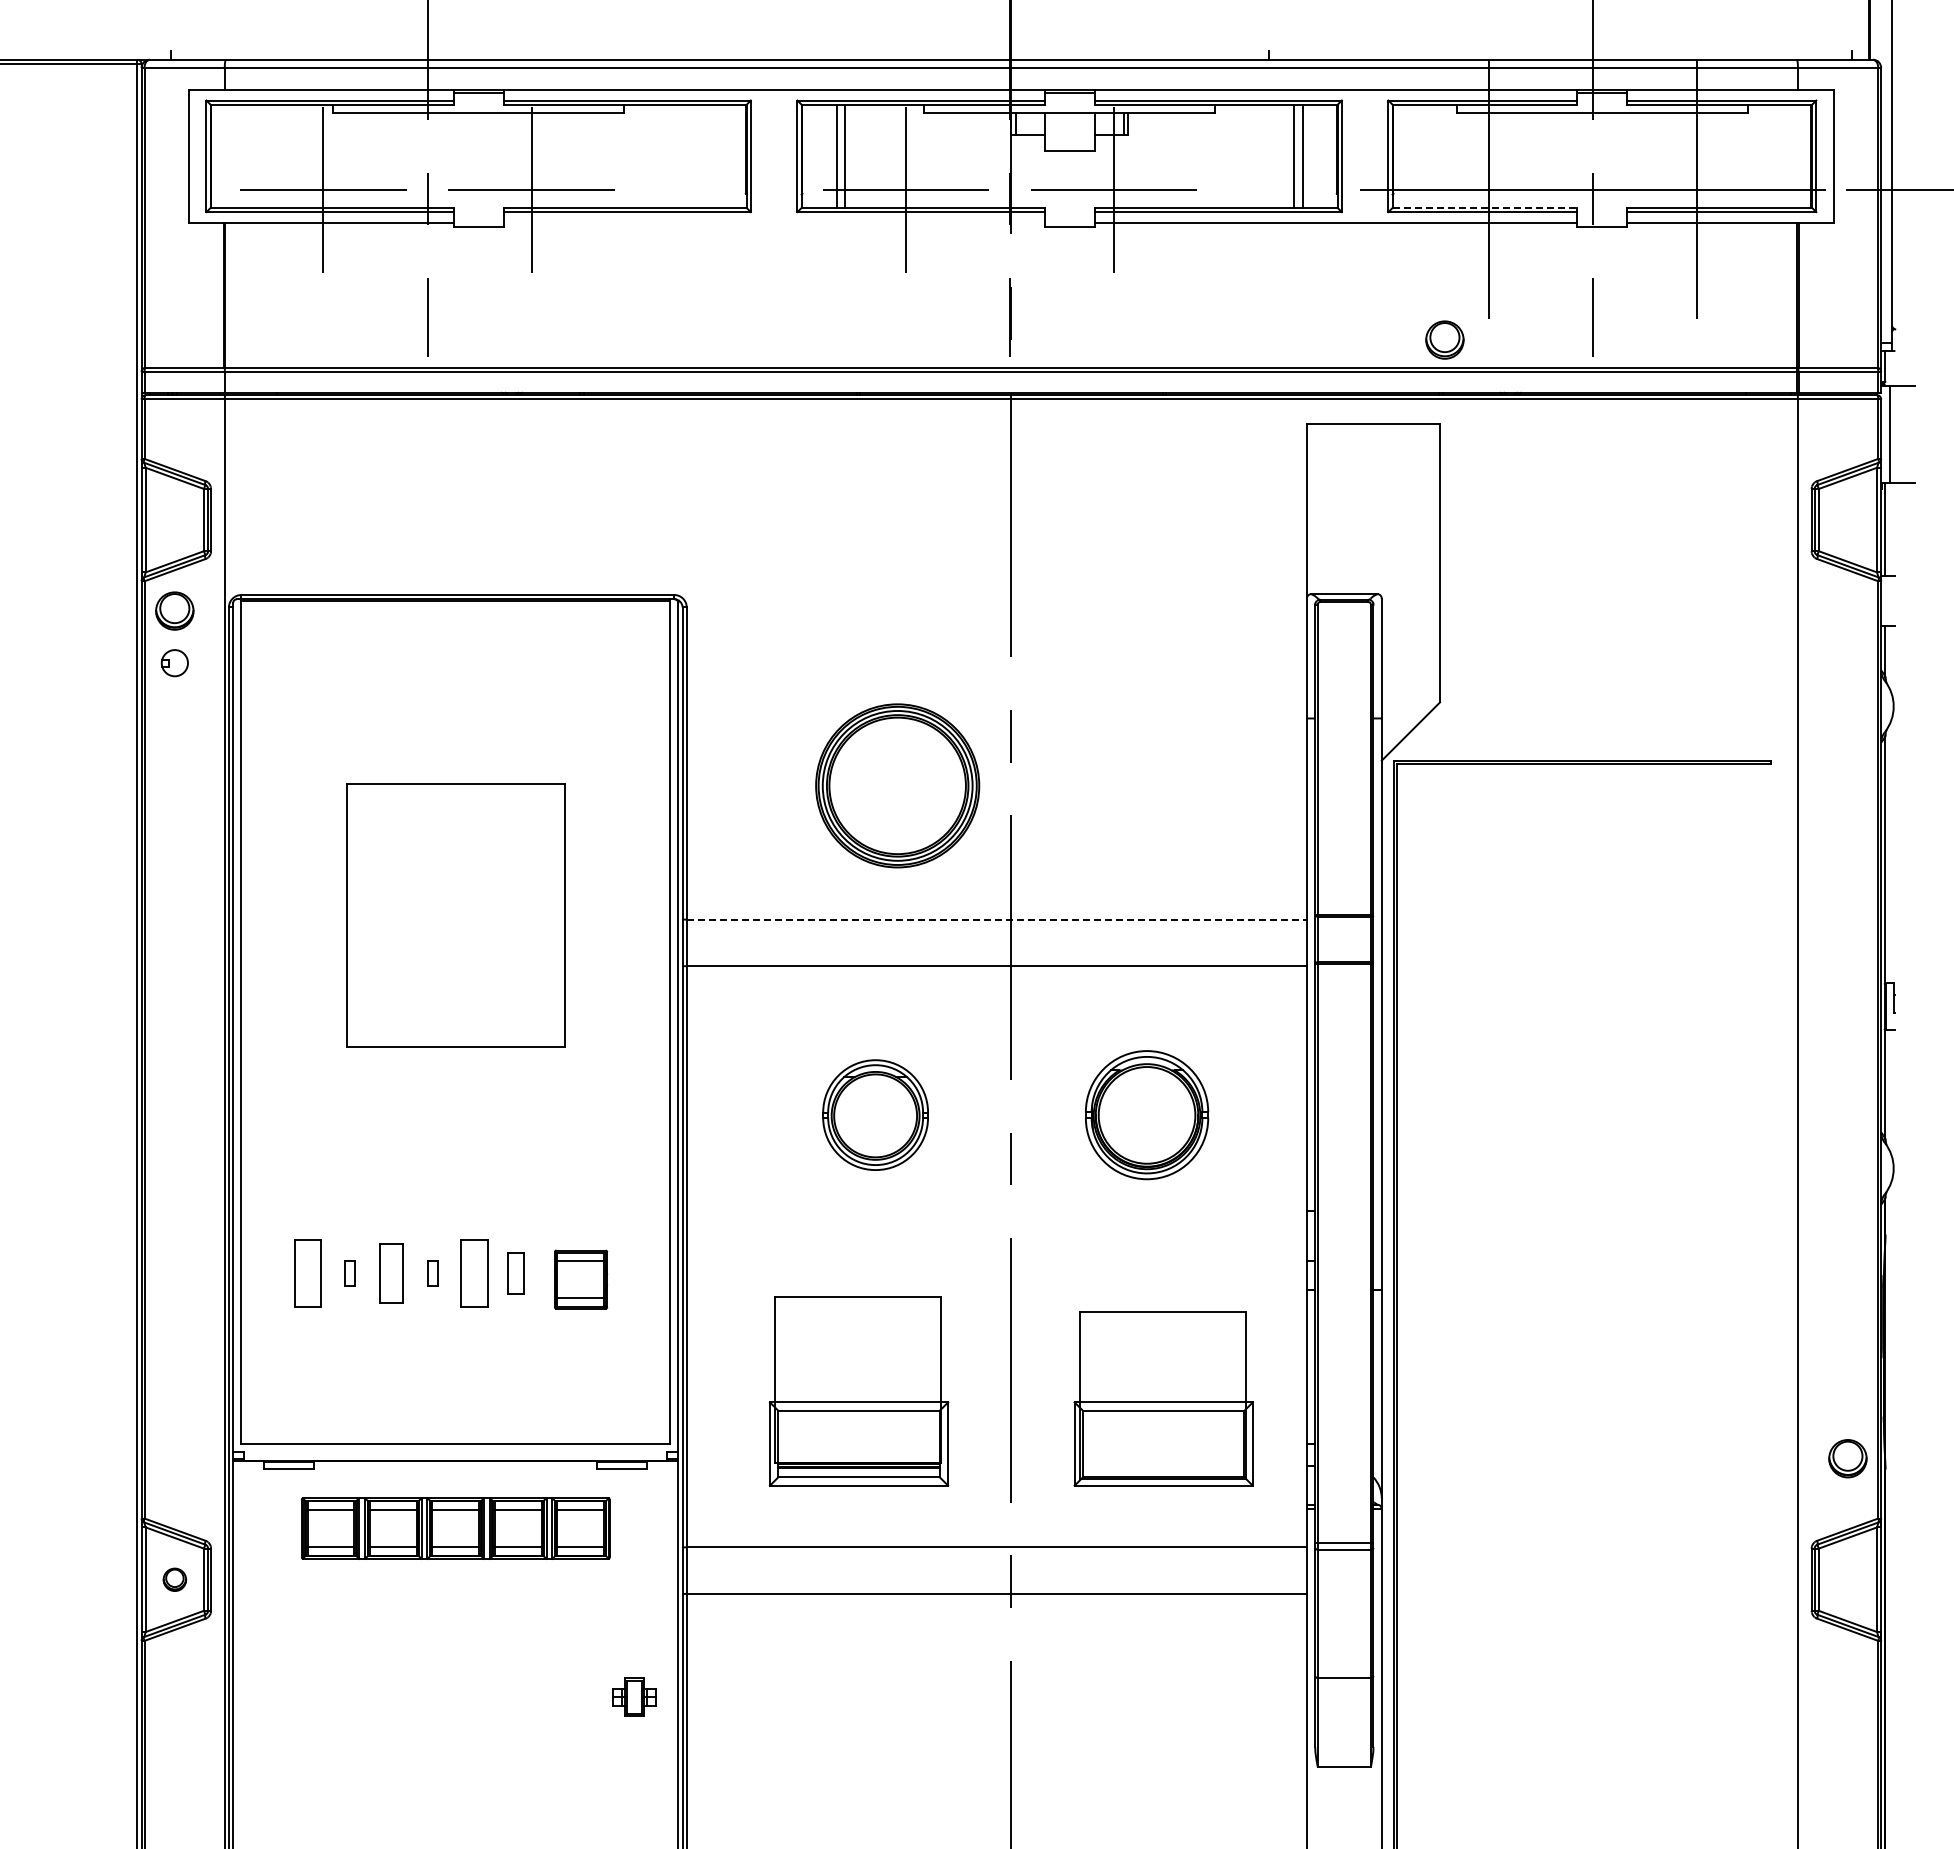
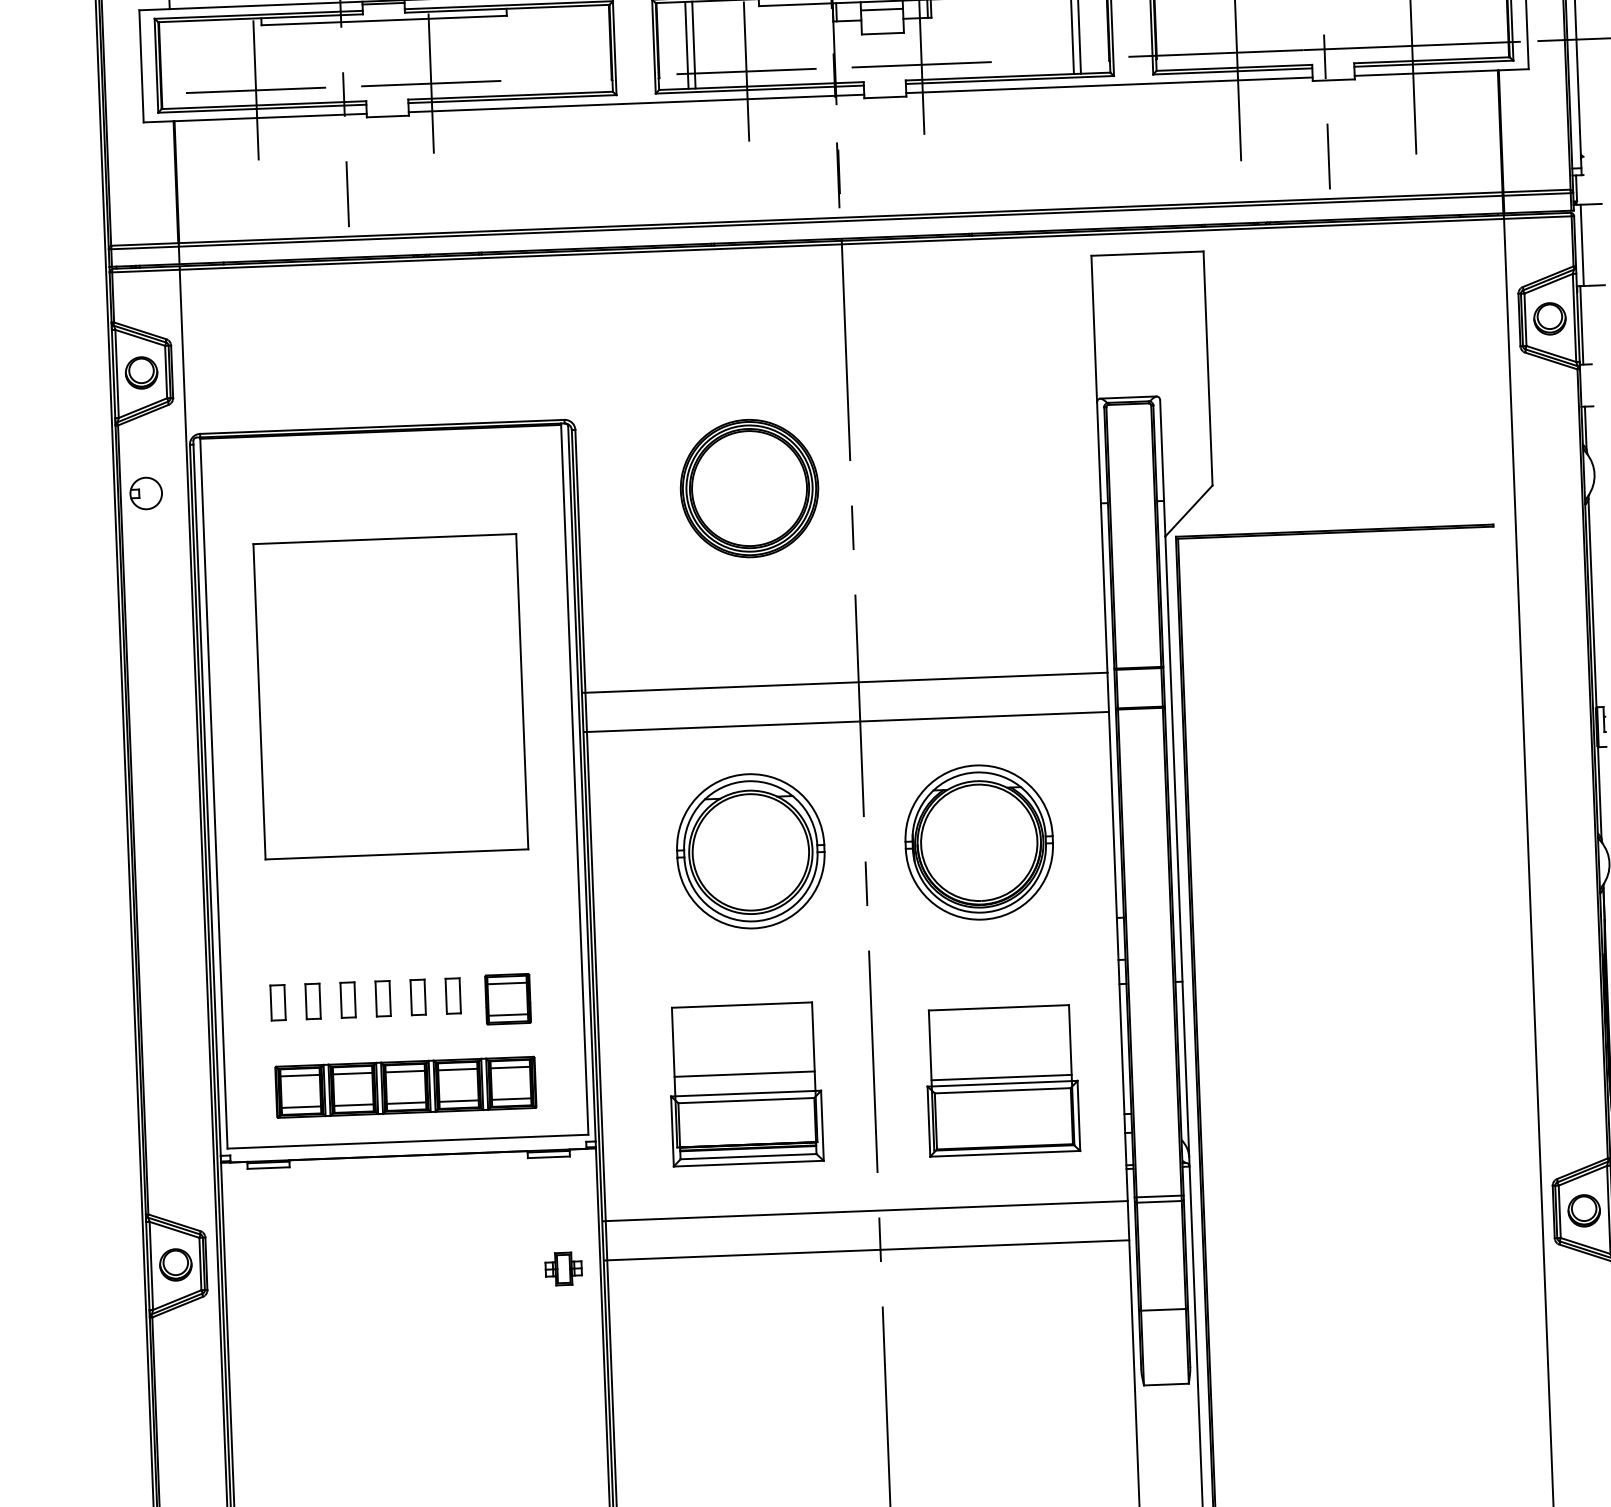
line: (1069, 122) -> (881, 9), added
line: (1485, 207) -> (1234, 67), dashed -> solid
line: (773, 222) -> (635, 103), added
part: (1444, 339) -> (1549, 318), moved
part: (174, 610) -> (141, 372), moved
part: (174, 662) -> (145, 492), size x1.43
part: (897, 785) -> (749, 488), moved
part: (455, 915) -> (390, 696), size x1.43
line: (997, 919) -> (847, 682), dashed -> solid
part: (875, 1114) -> (750, 850), size x1.67
part: (1146, 1114) -> (978, 841), size x1.43
part: (307, 1273) -> (277, 1002), size x0.62
part: (349, 1273) -> (313, 1001), size x1.67
part: (391, 1273) -> (348, 1000), size x0.71
part: (432, 1273) -> (382, 998), size x1.67
part: (474, 1273) -> (418, 997), size x0.62
line: (857, 1379) -> (744, 1074), added
line: (1162, 1395) -> (1001, 1077), added
part: (1847, 1458) -> (1583, 1210), moved
part: (455, 1528) -> (405, 1087), moved
part: (174, 1579) -> (175, 1264), size x1.67
part: (634, 1696) -> (563, 1268), moved

